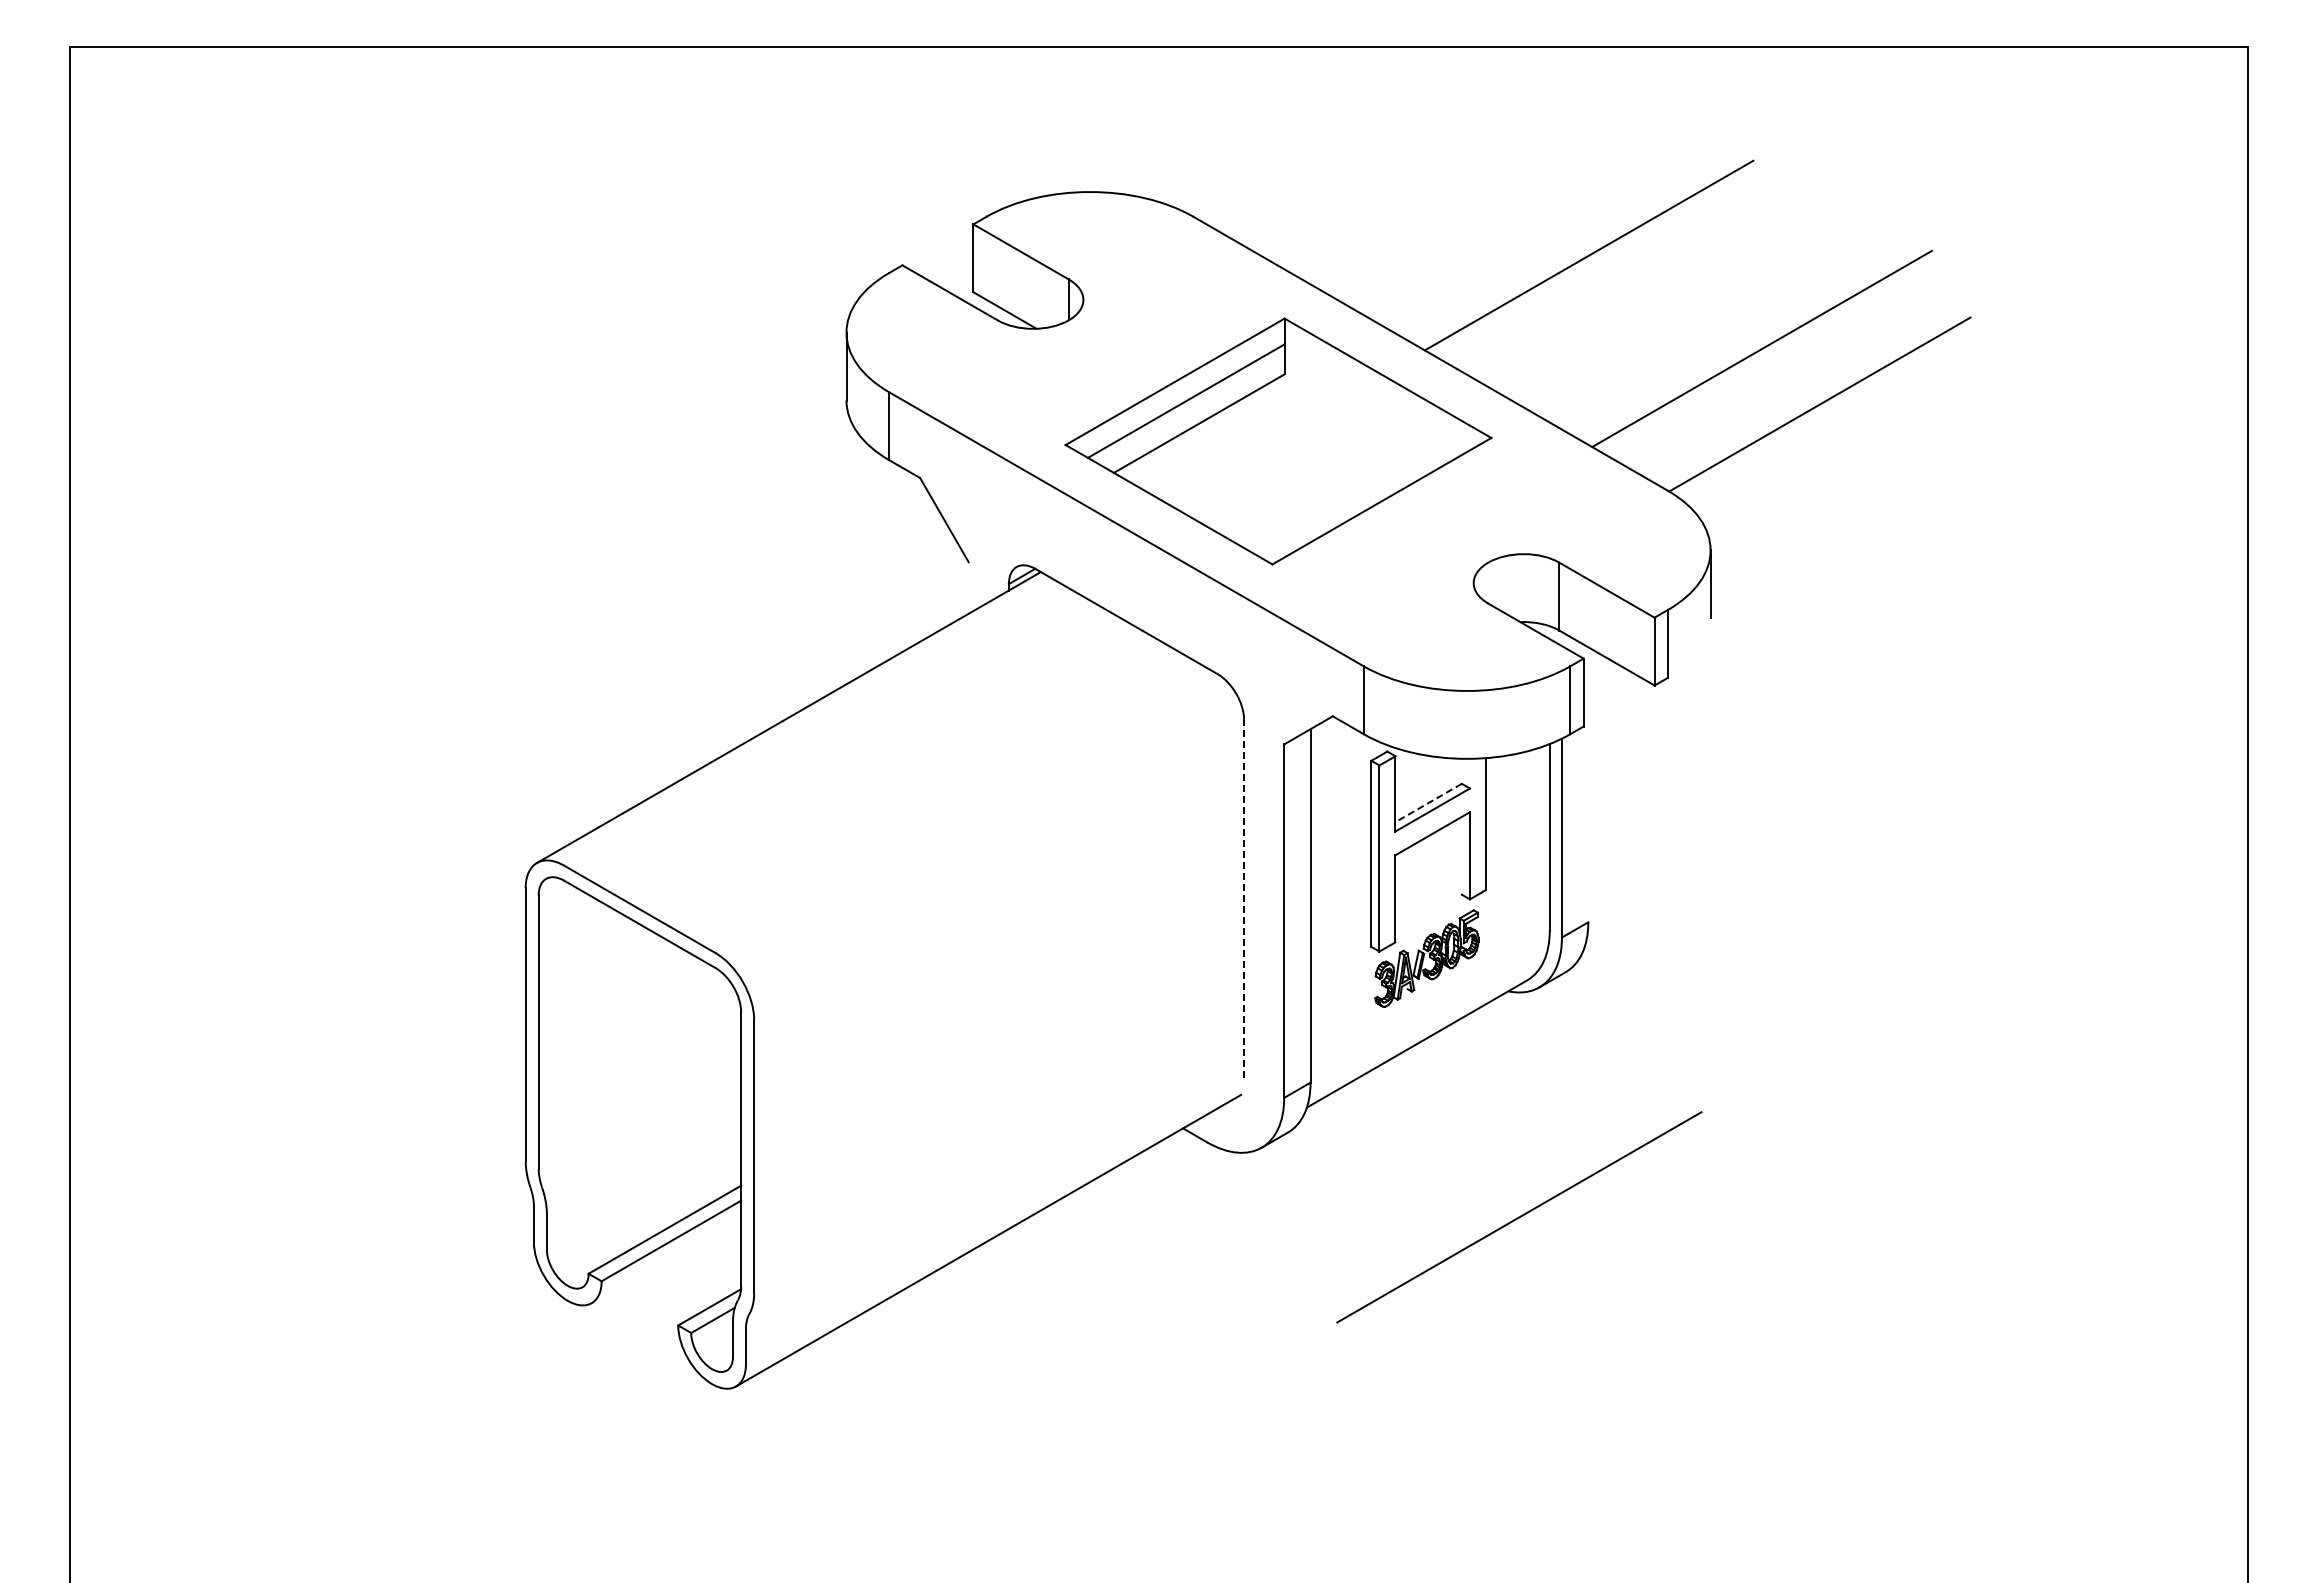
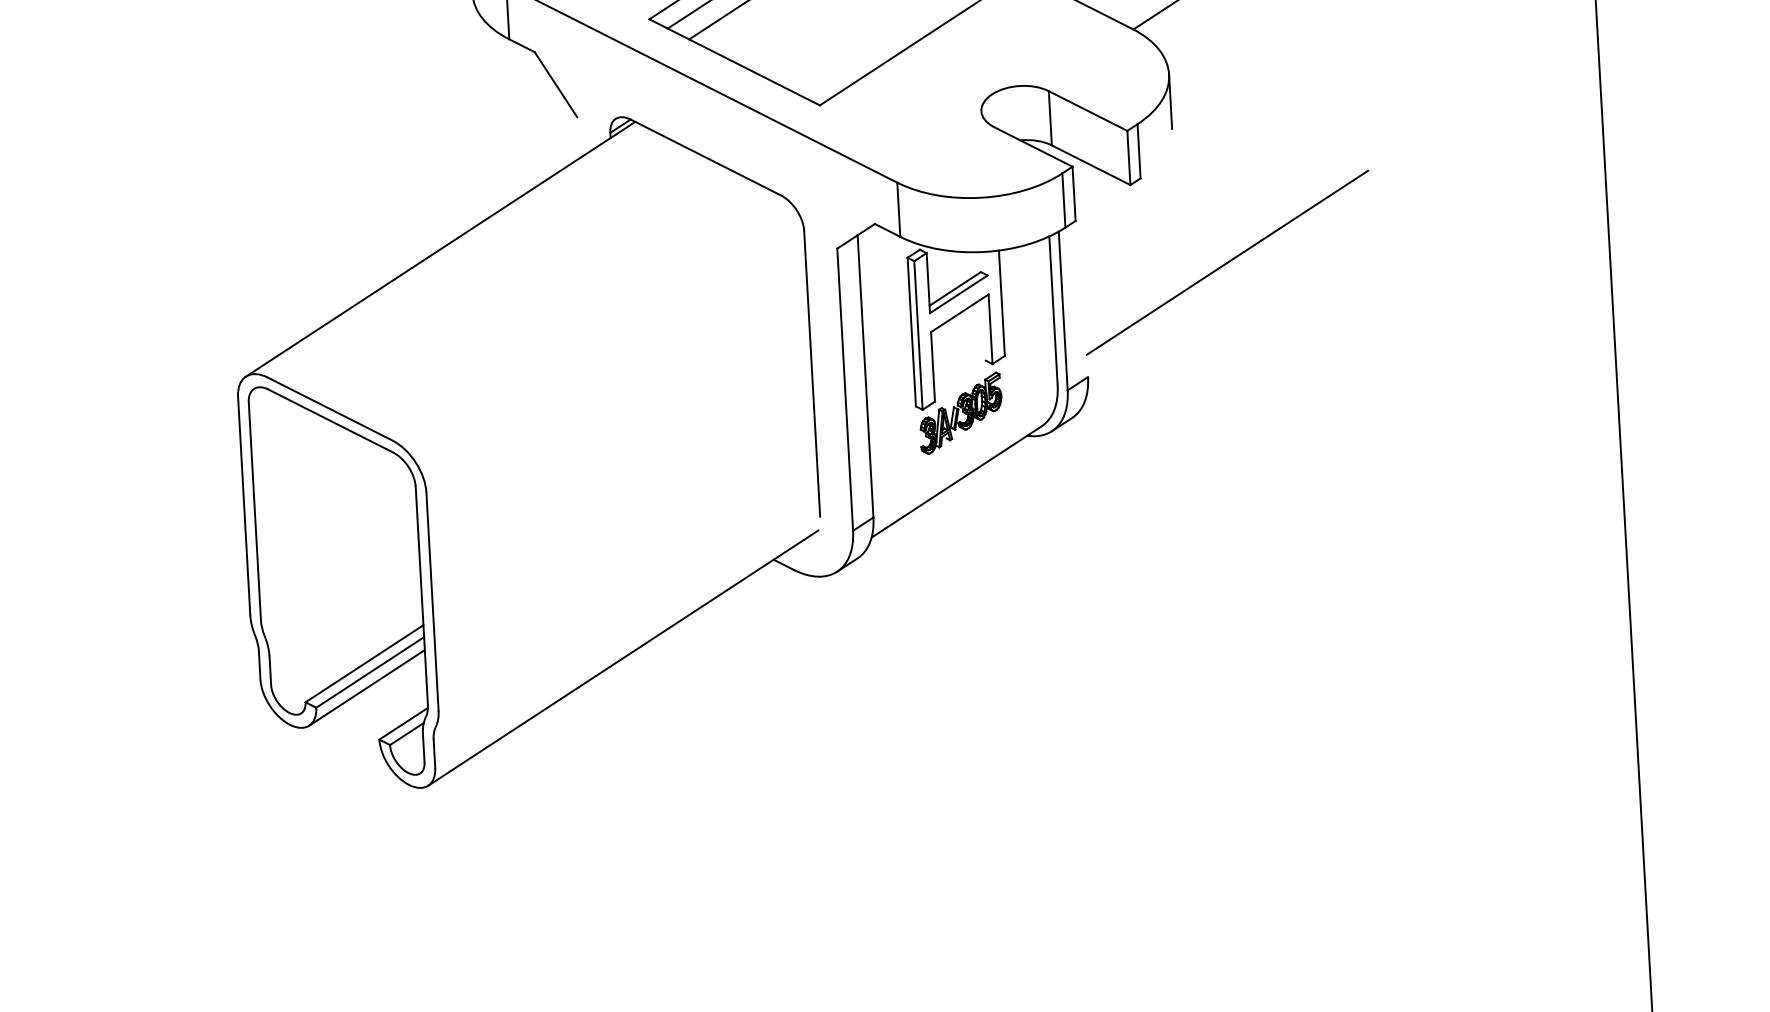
line: (1428, 803) -> (955, 289), dashed -> solid
line: (1244, 898) -> (812, 373), dashed -> solid
line: (1519, 1217) -> (1227, 262), moved
line: (666, 1259) -> (367, 687), added

